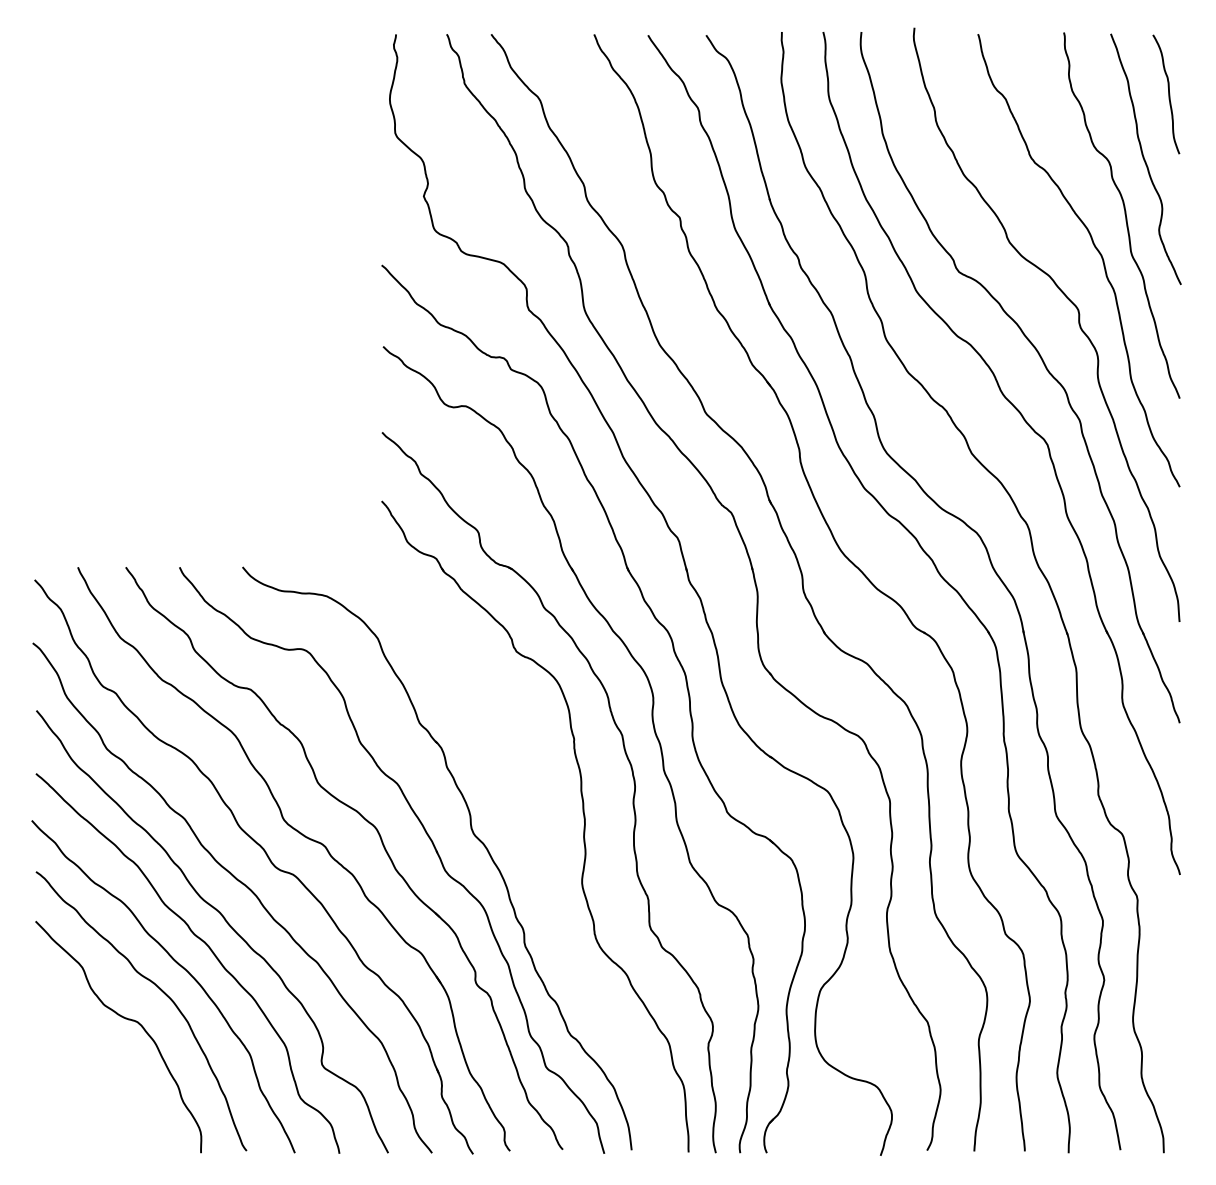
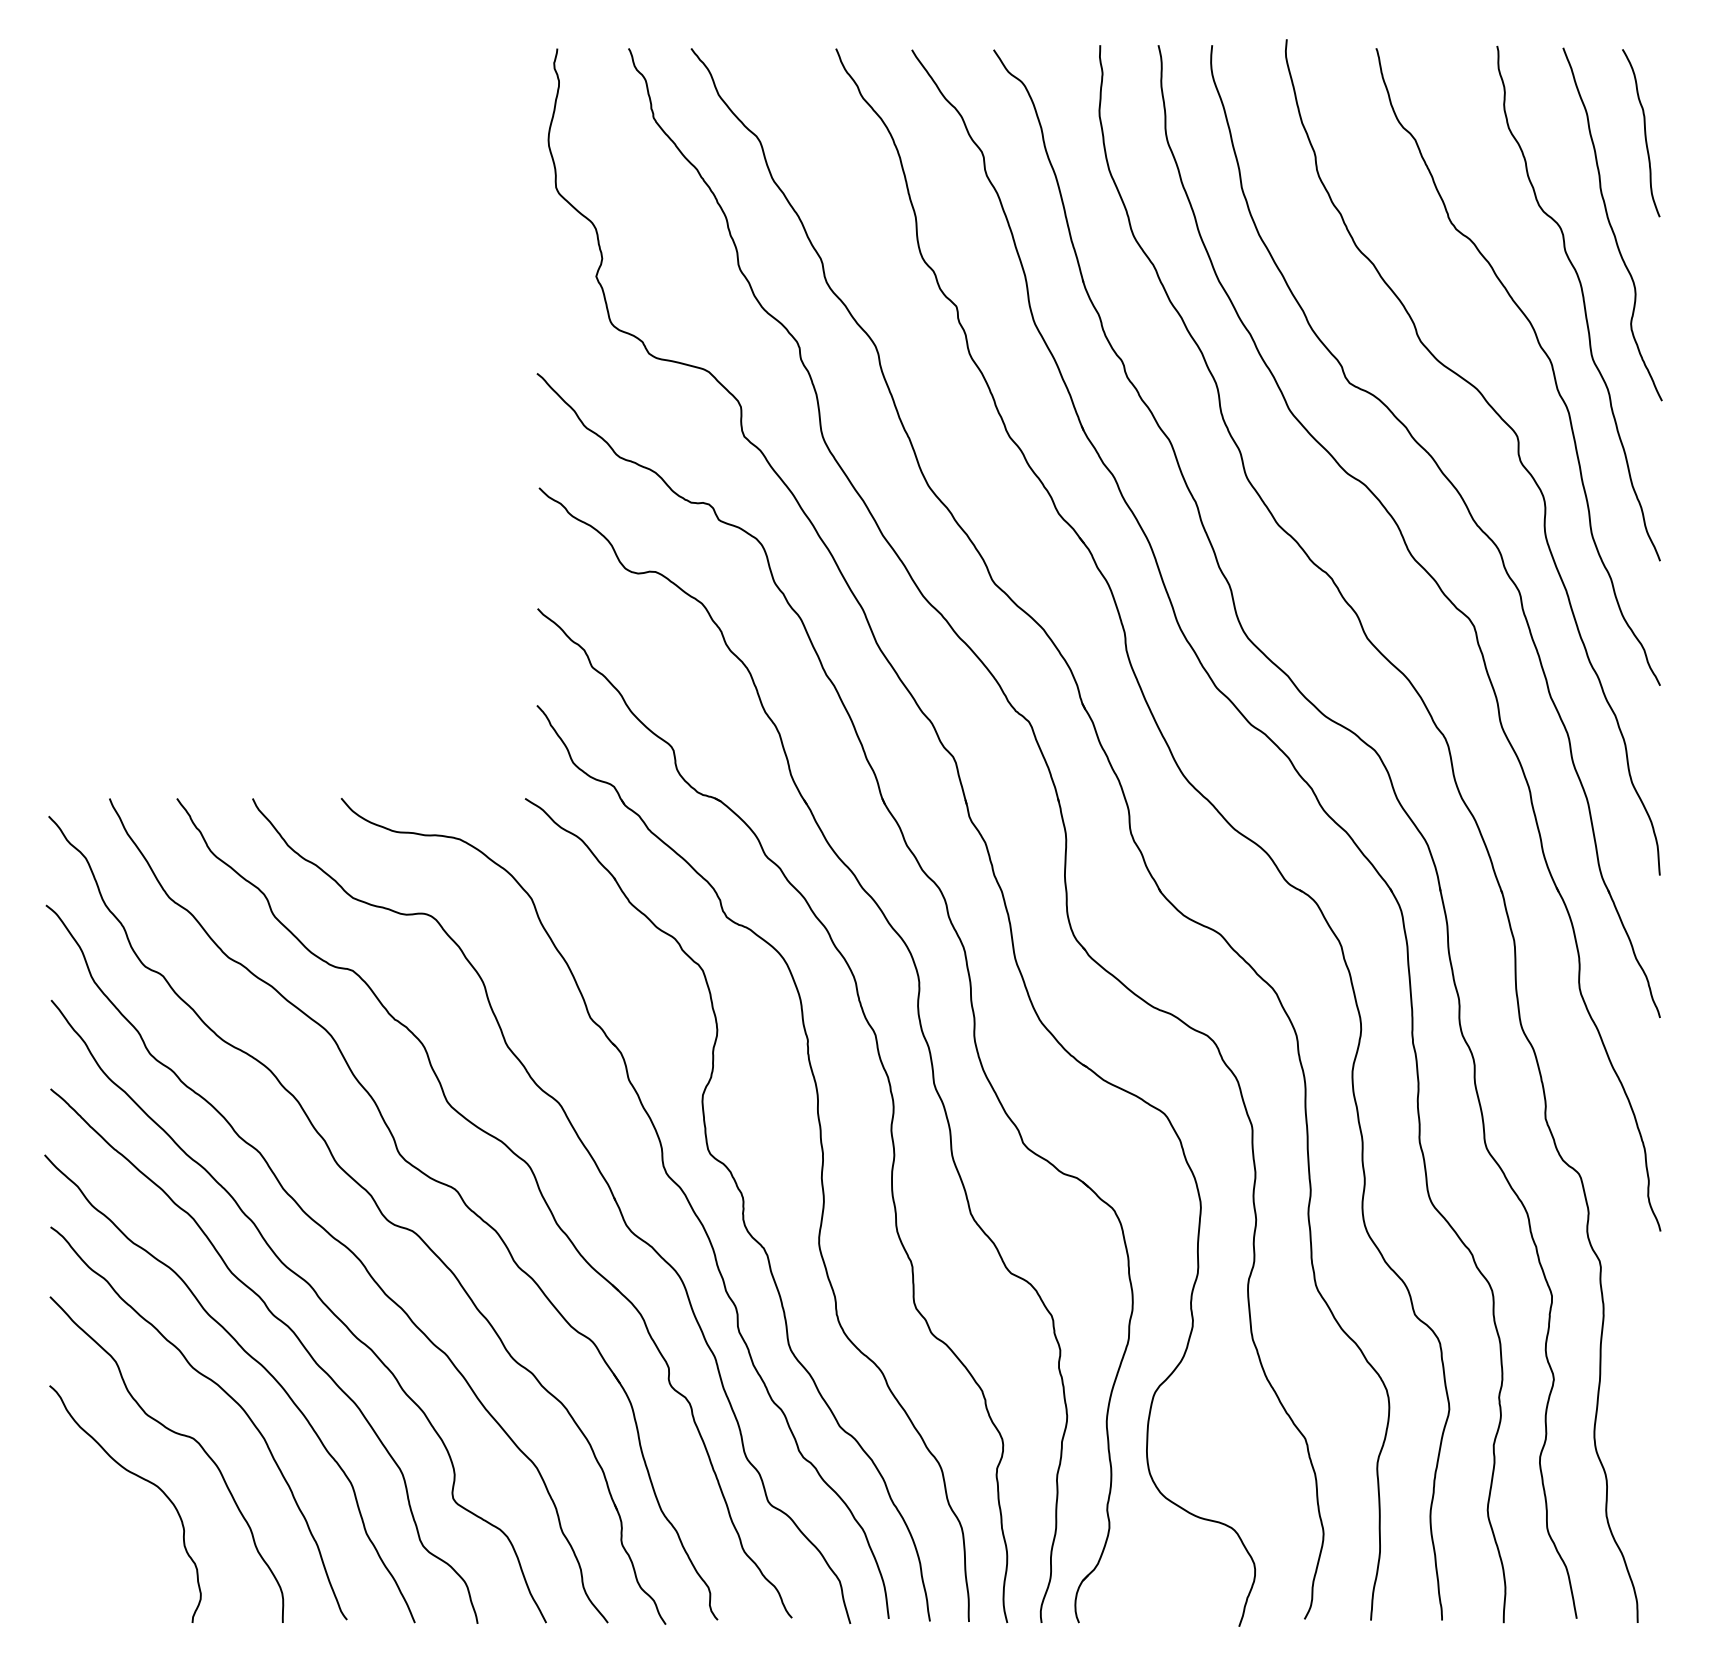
part: (527, 859) -> (742, 1209), added
curve: (98, 1049) -> (138, 1477), added

